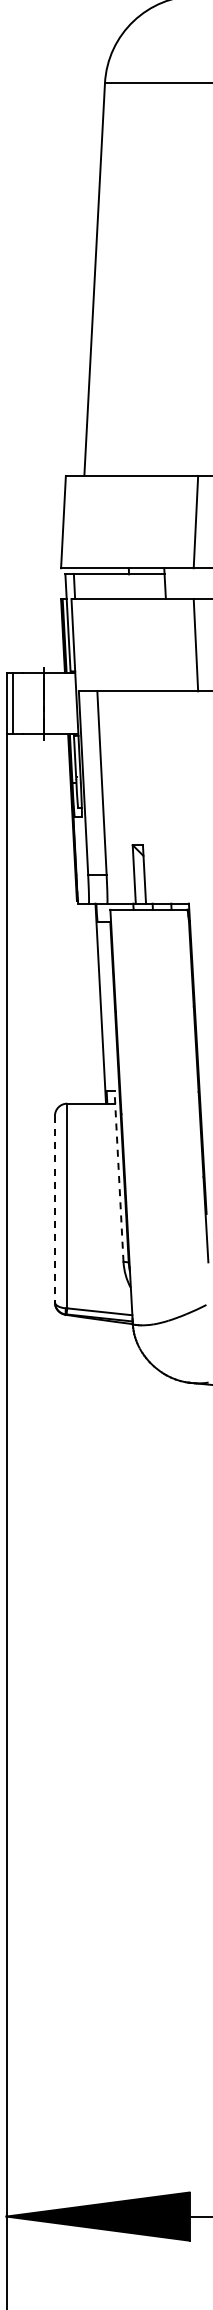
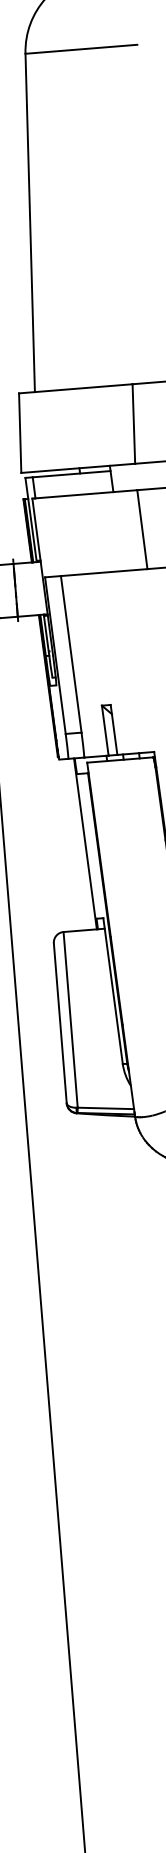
line: (119, 1176) -> (113, 990), dashed -> solid
line: (54, 1209) -> (59, 1023), dashed -> solid

